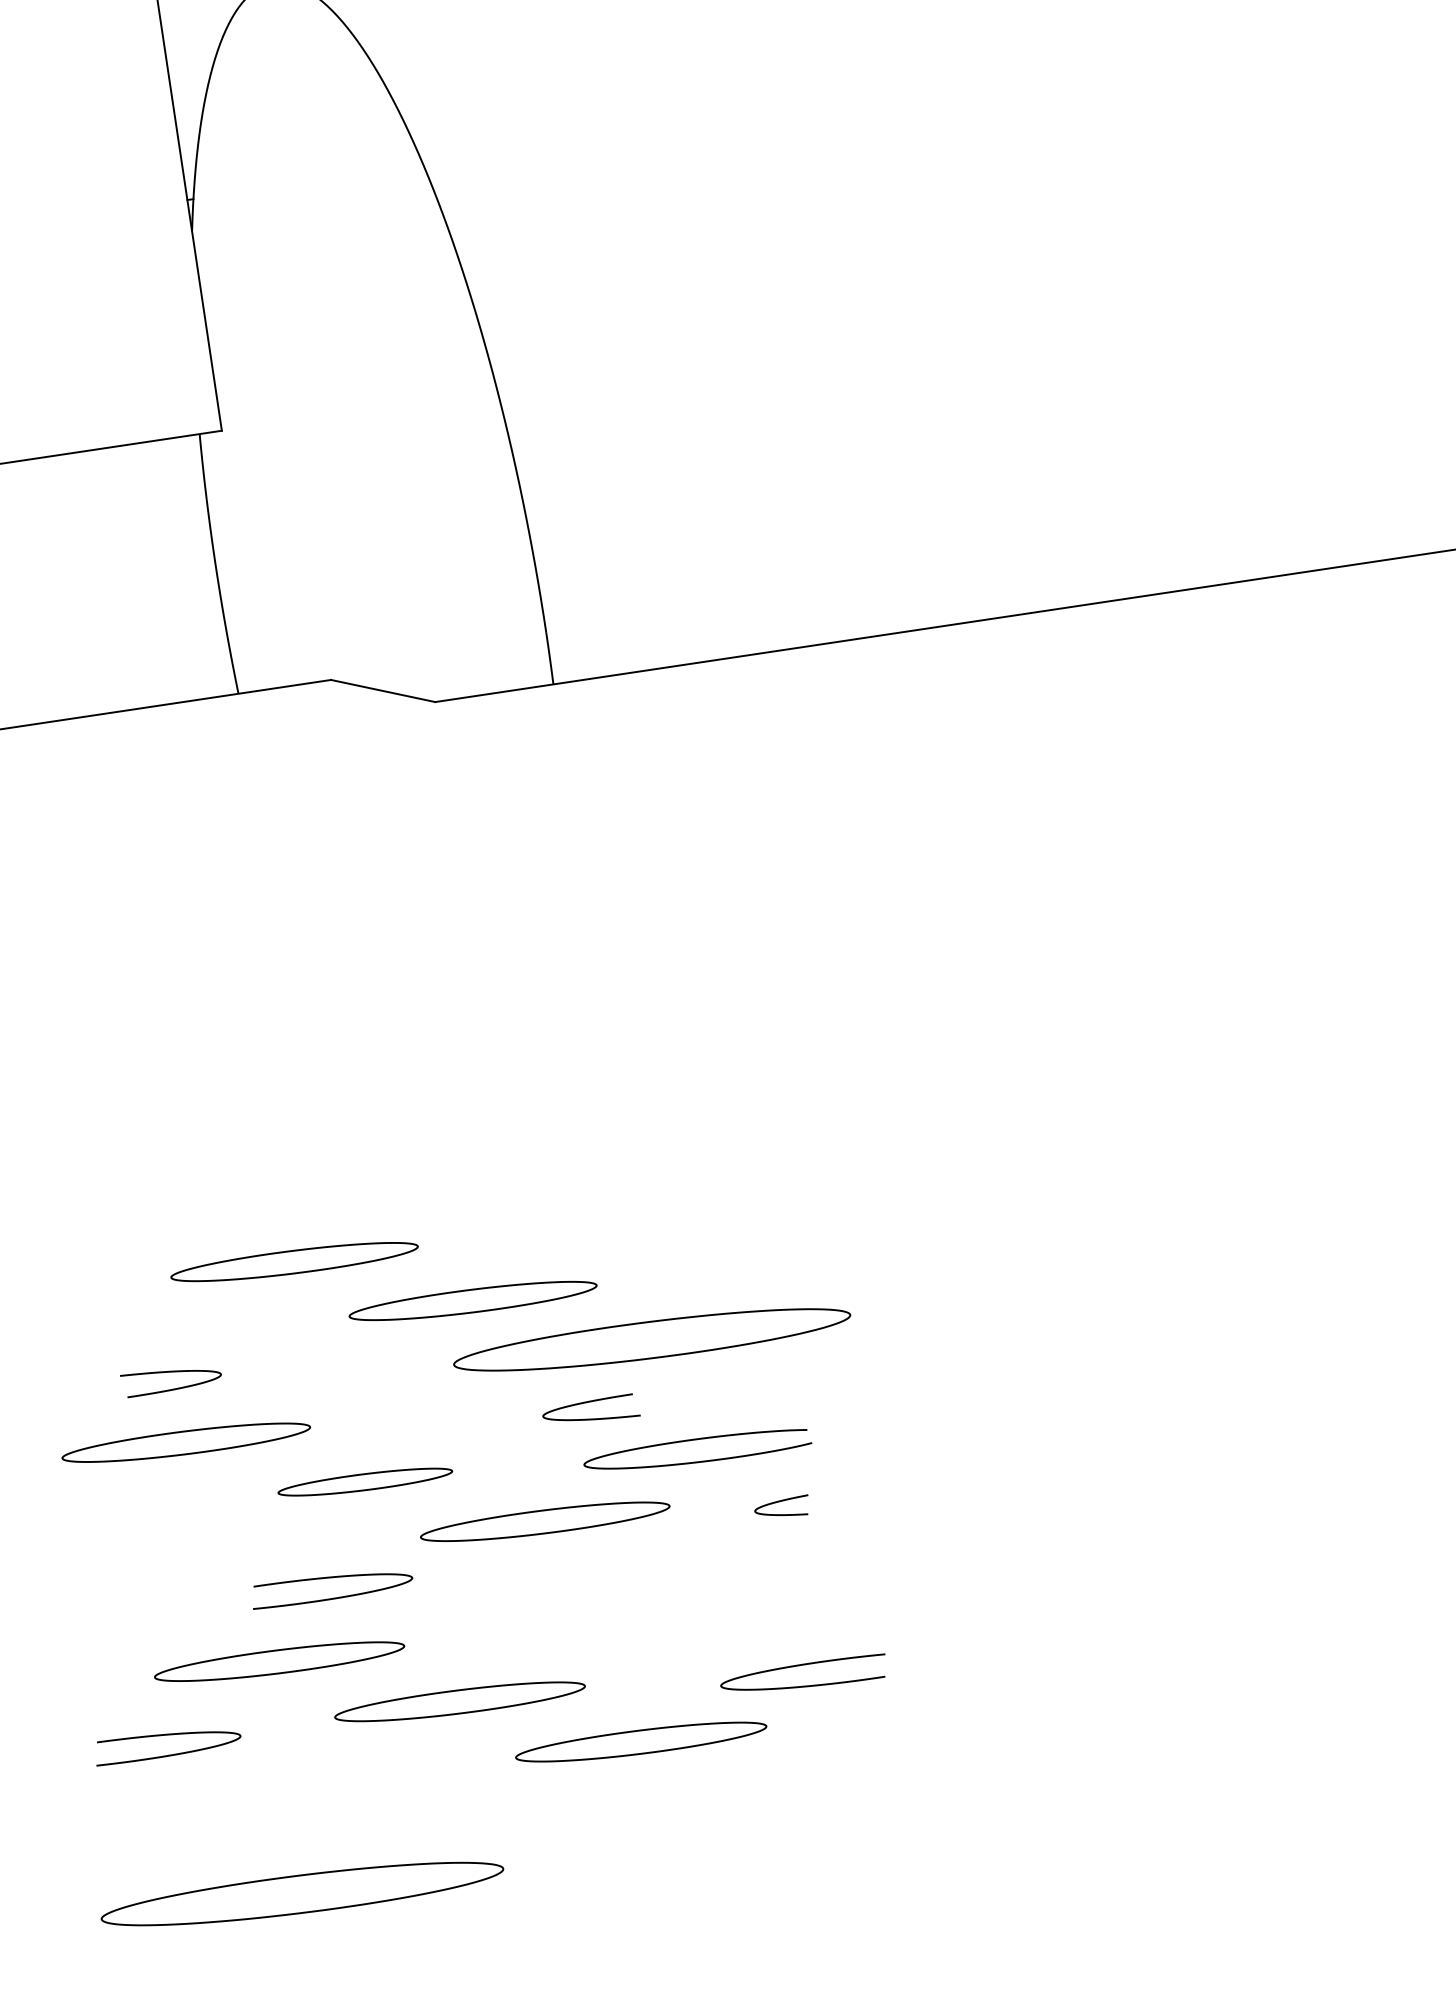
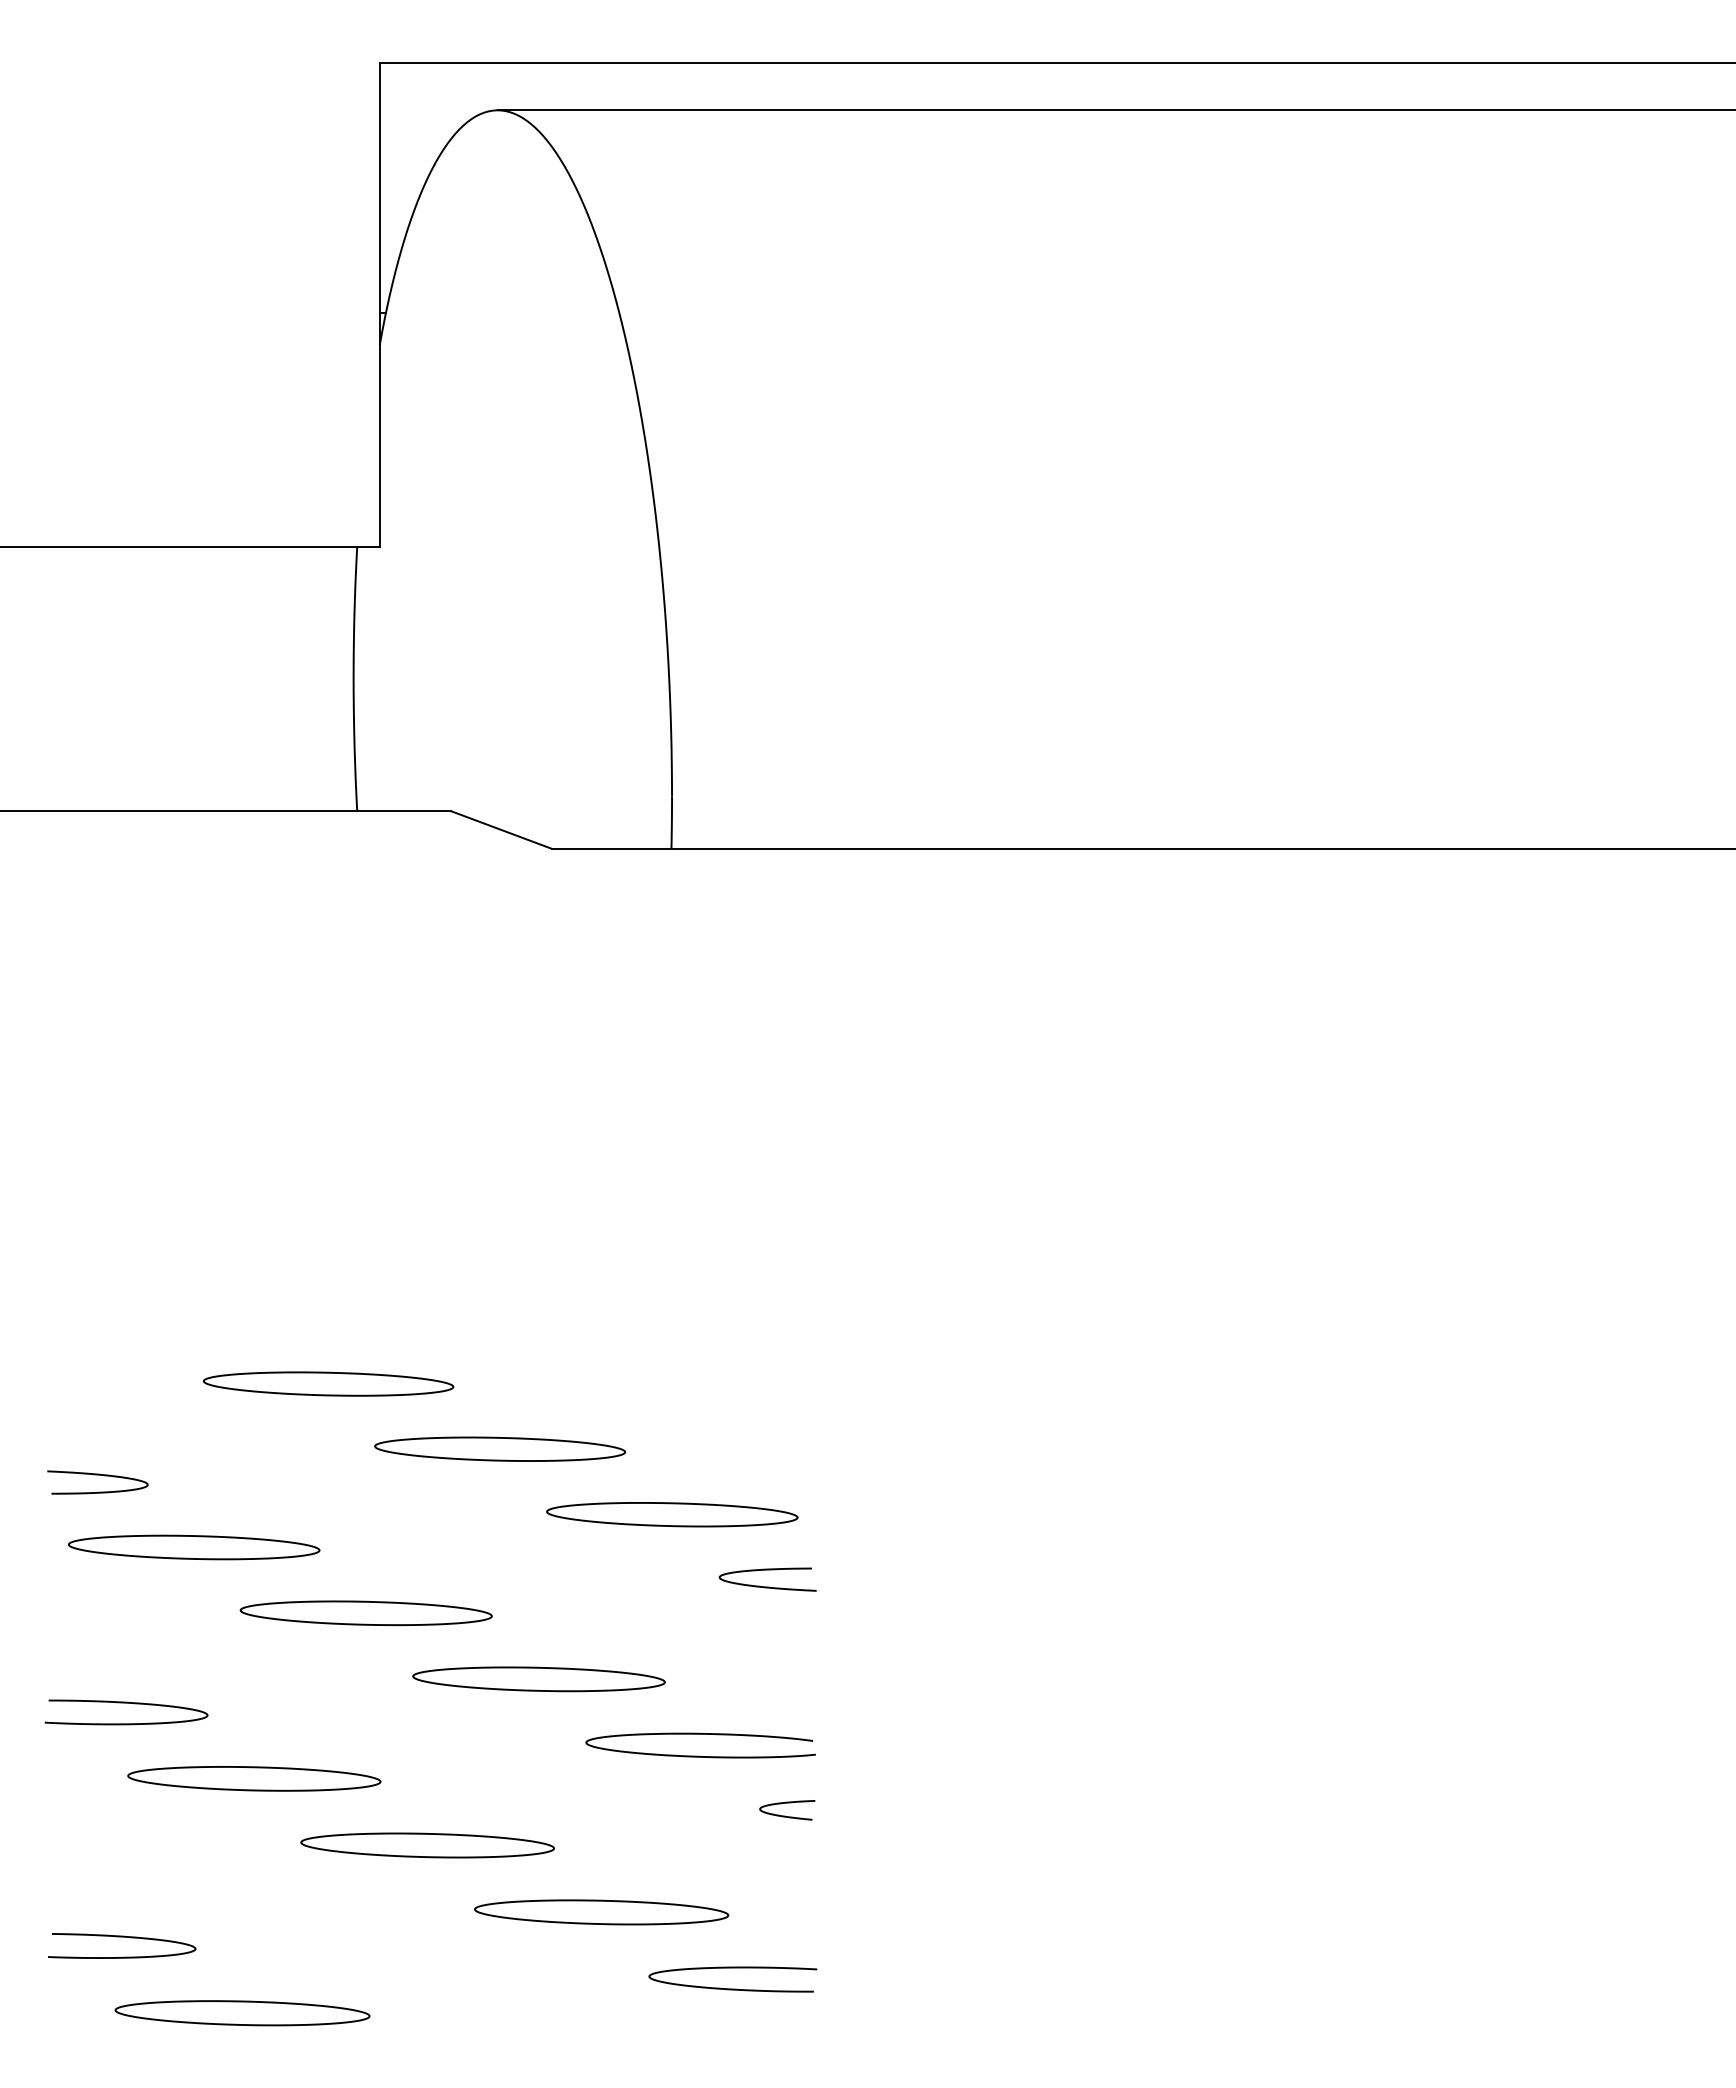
part: (652, 1339) -> (672, 1514), size x0.62
curve: (170, 1372) -> (97, 1475), moved
curve: (591, 1418) -> (767, 1586), moved
curve: (697, 1460) -> (699, 1755), moved
part: (364, 1481) -> (365, 1612), size x1.43
curve: (781, 1513) -> (785, 1815), moved
curve: (330, 1578) -> (126, 1703), moved
curve: (804, 1685) -> (732, 1988), moved
curve: (166, 1735) -> (122, 1937), moved
part: (302, 1894) -> (242, 2013), size x0.62

